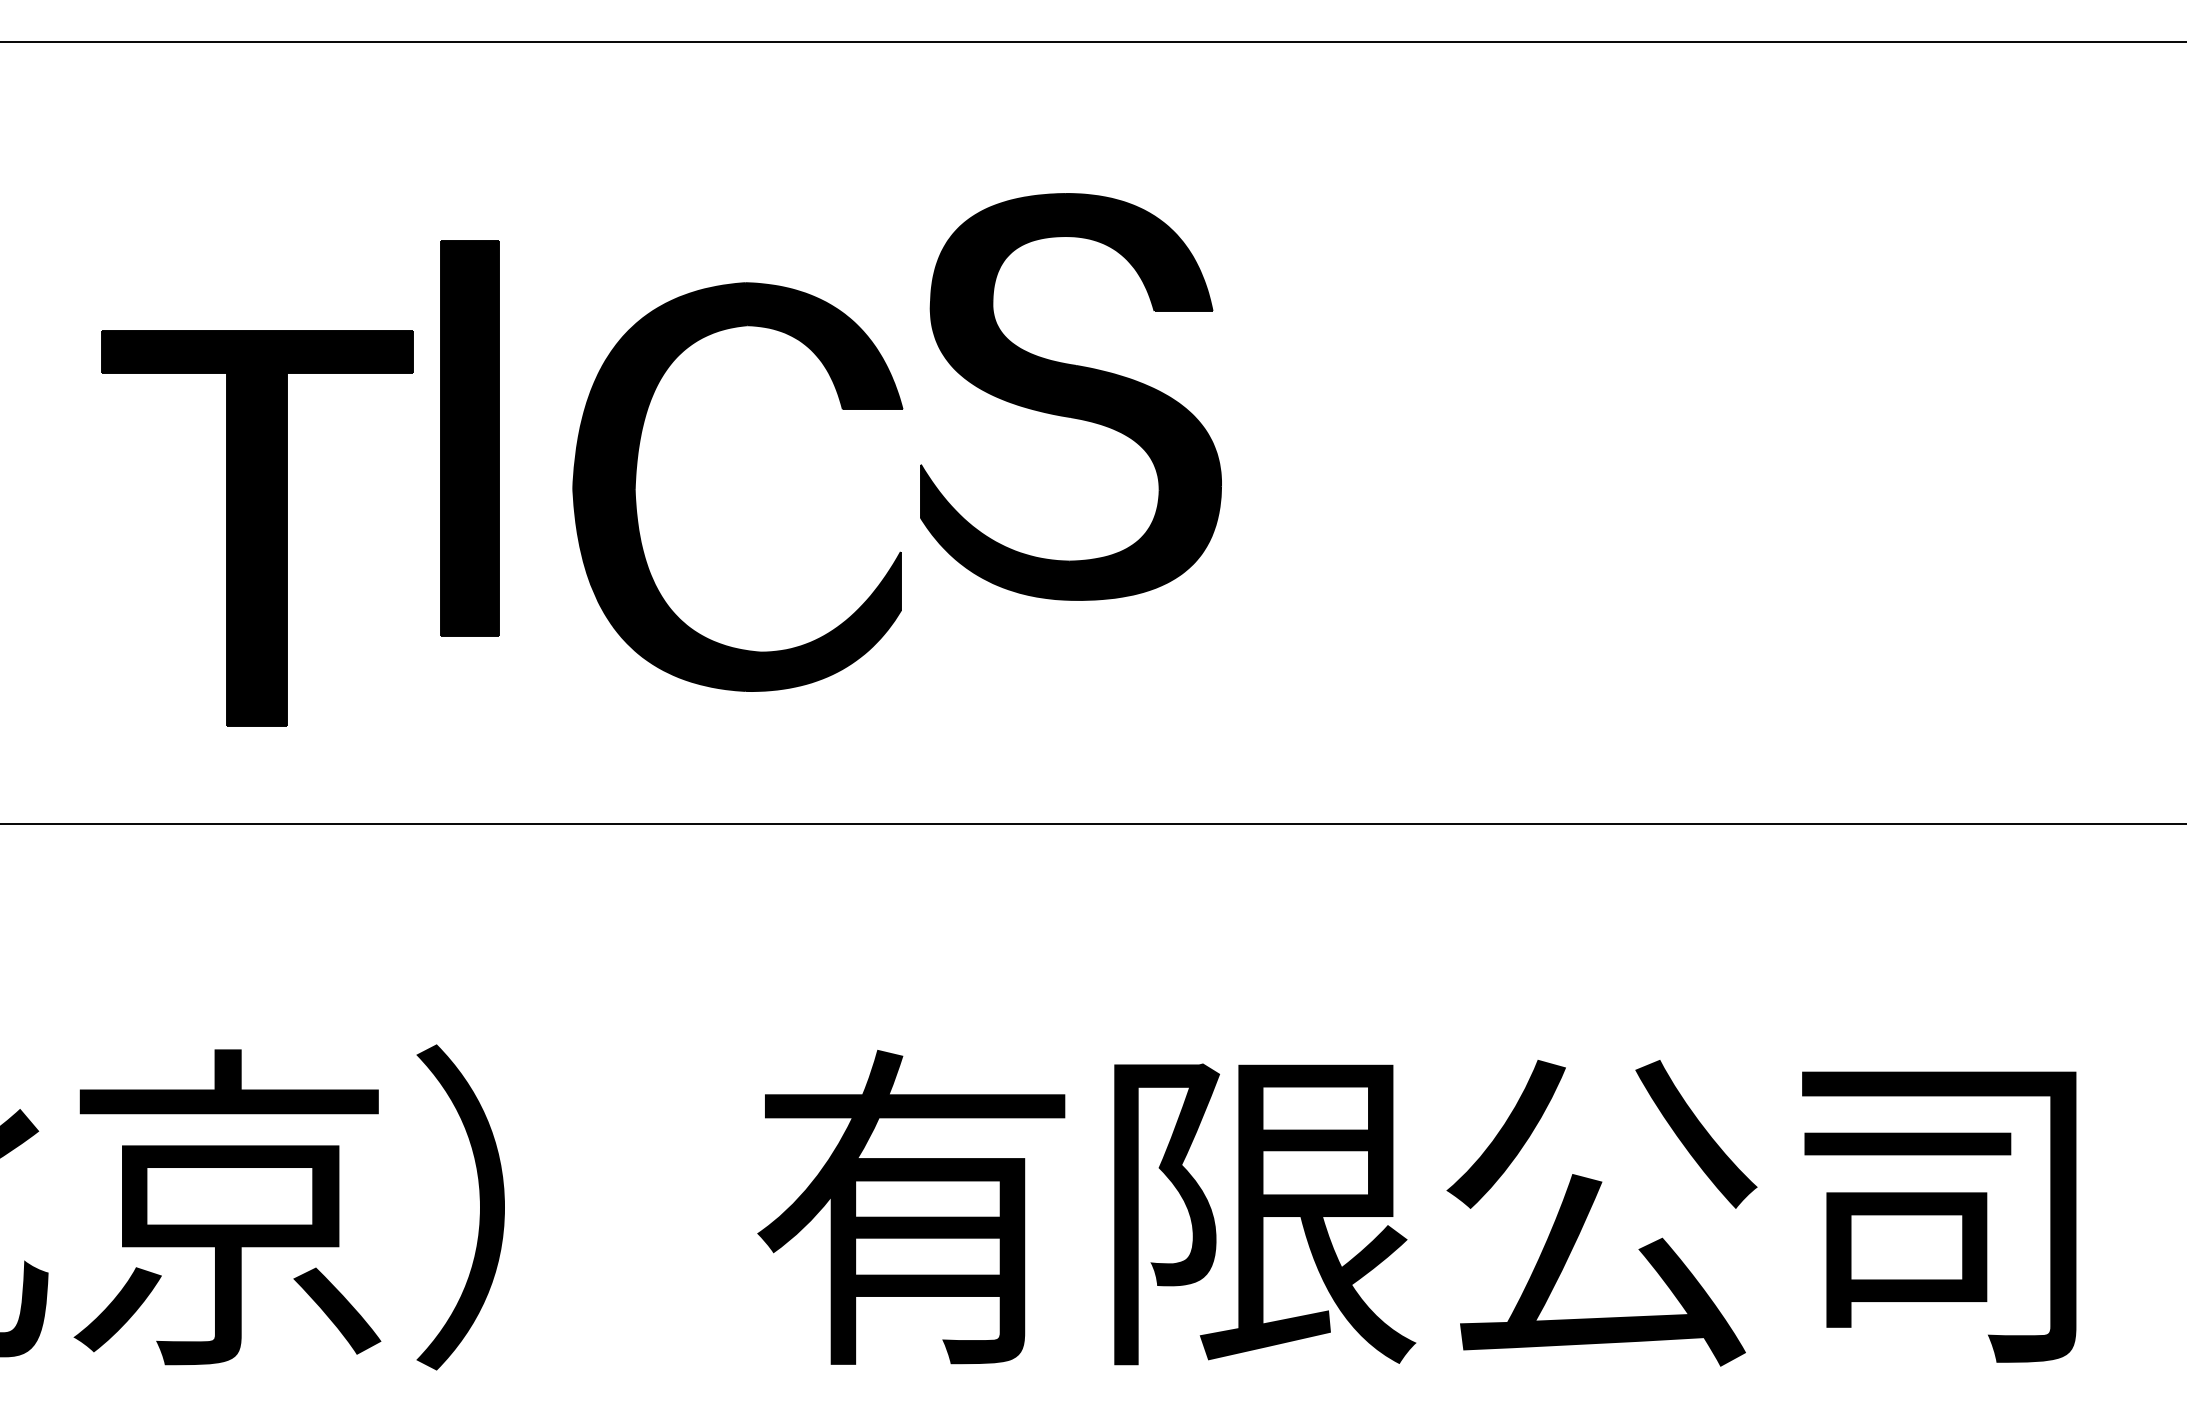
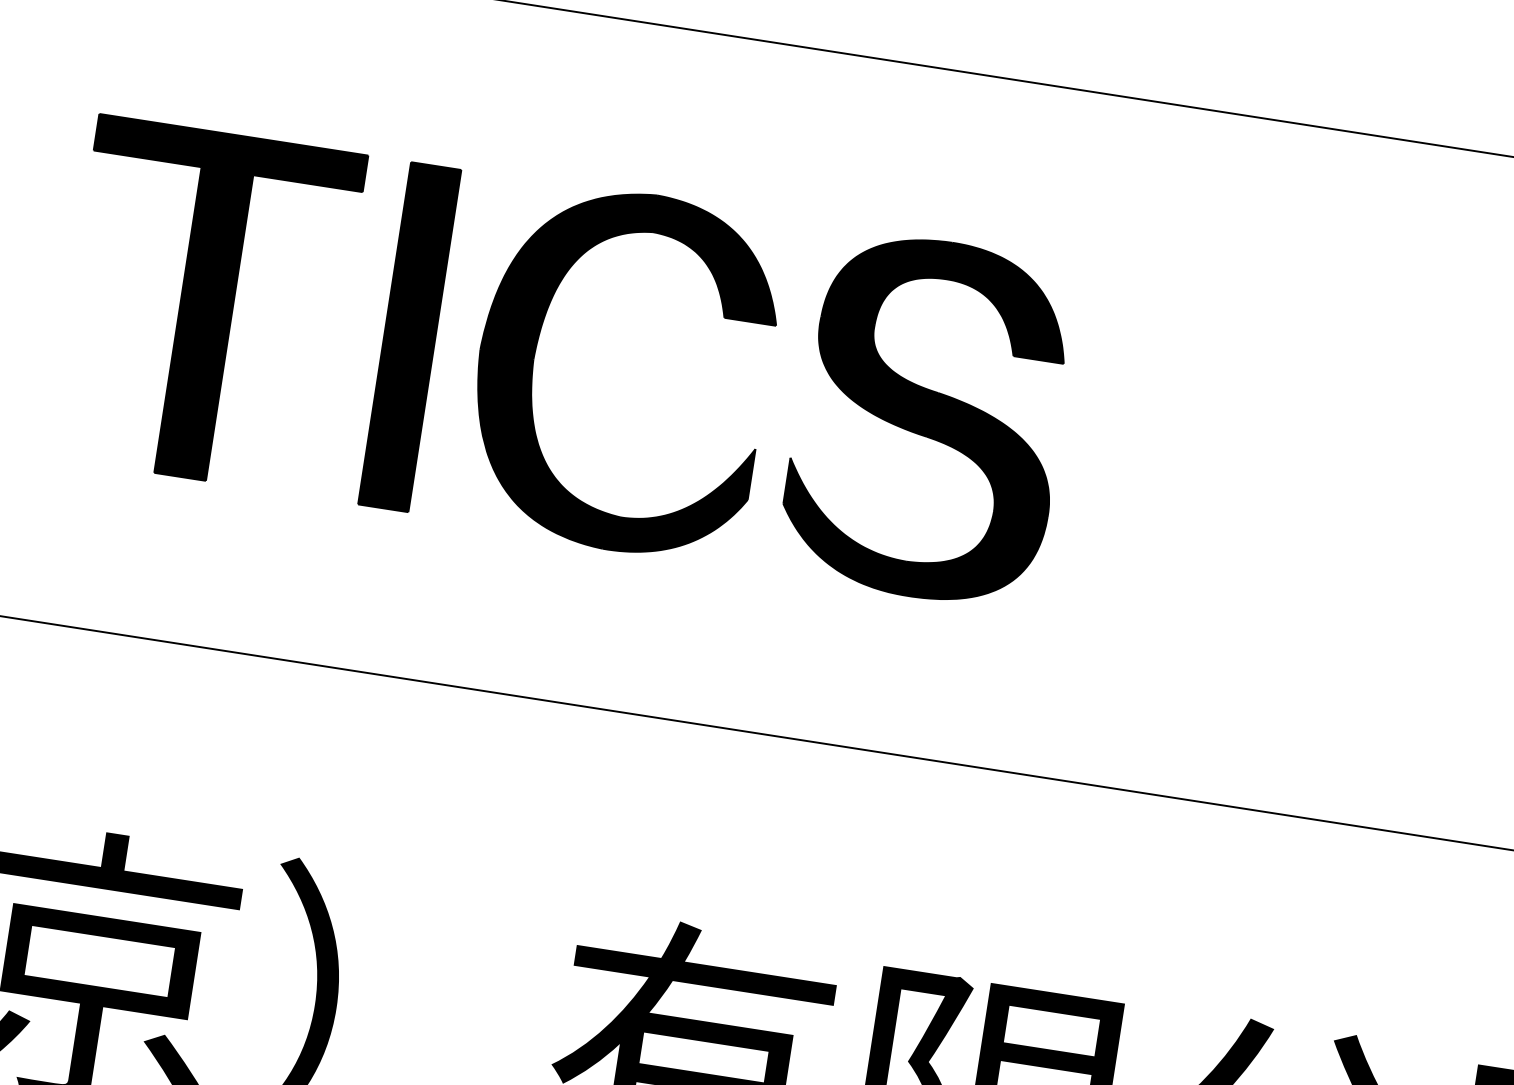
part: (1070, 396) -> (929, 418), moved
part: (636, 479) -> (536, 350), moved
part: (257, 528) -> (207, 306), moved

